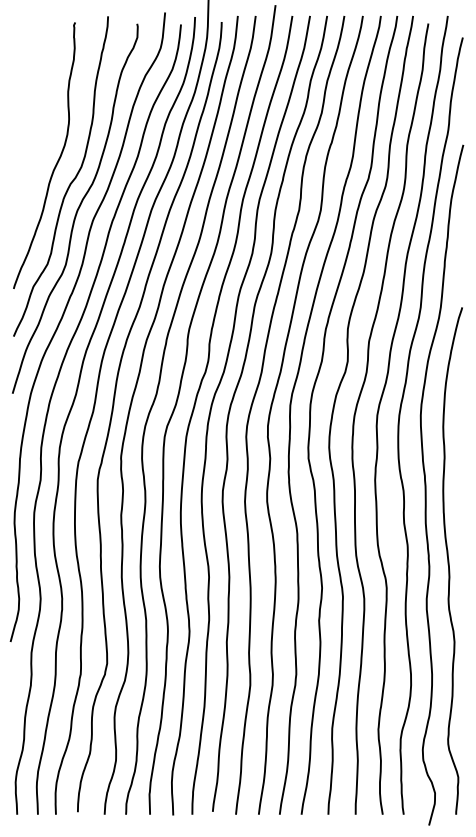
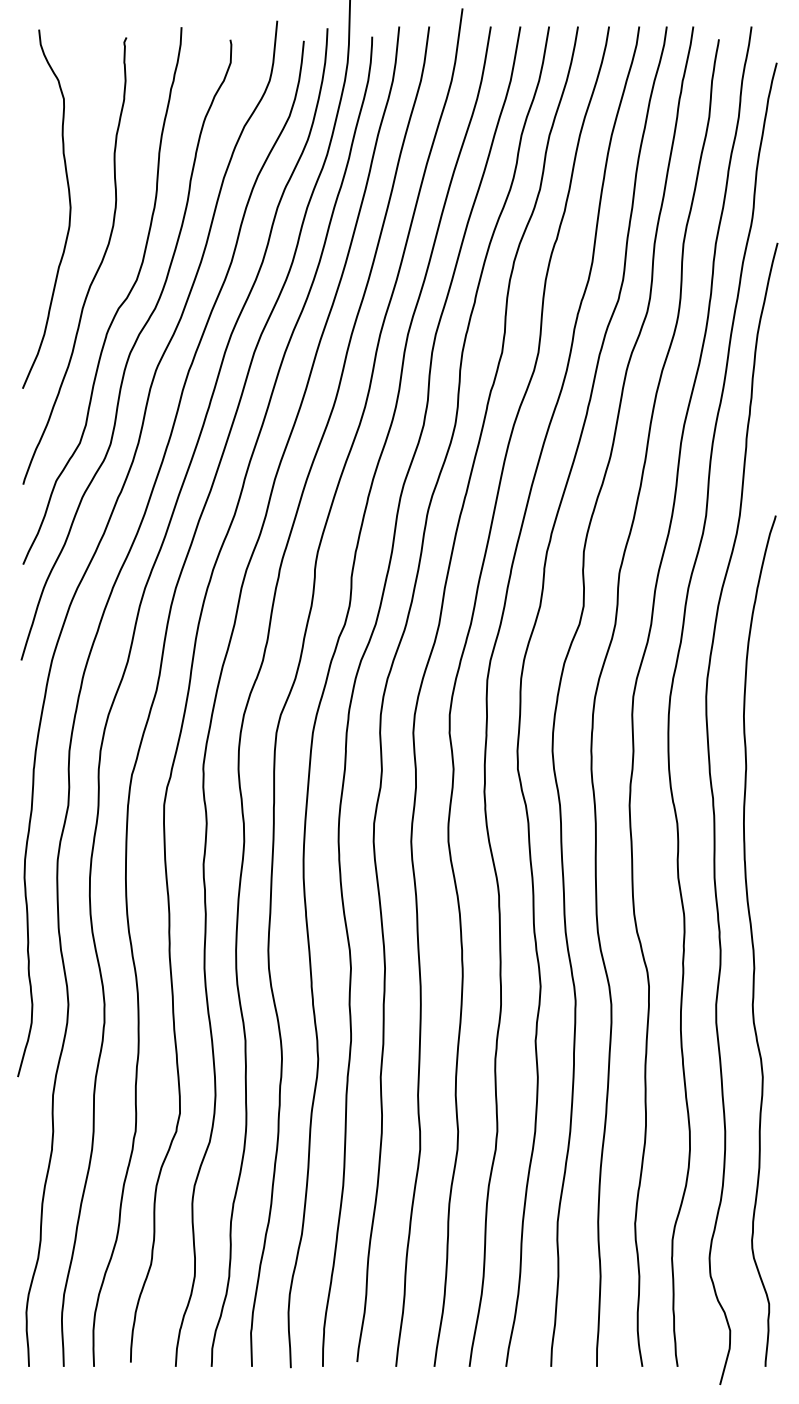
curve: (40, 121) -> (68, 203), added

